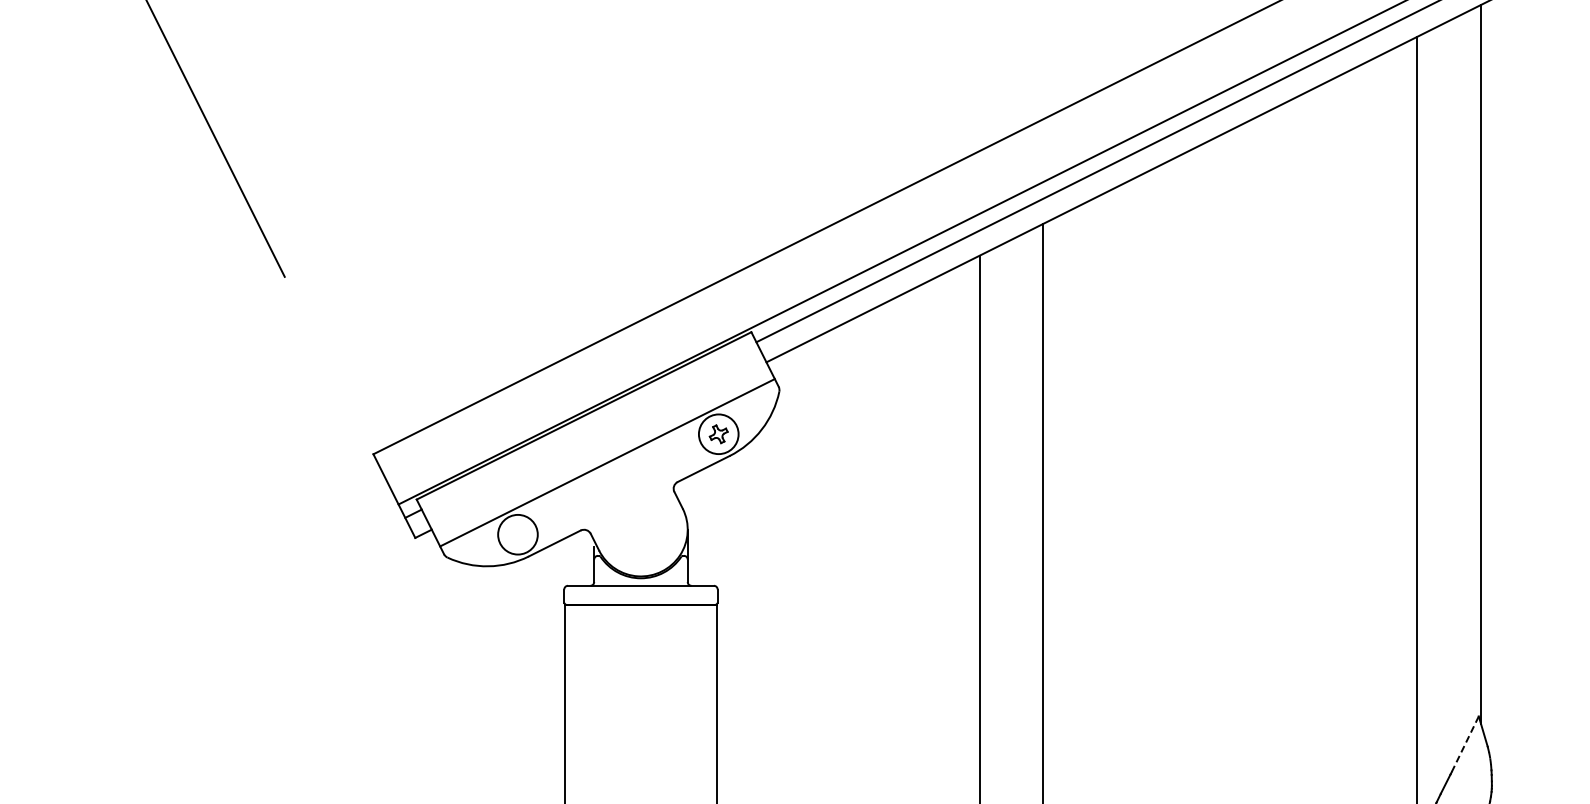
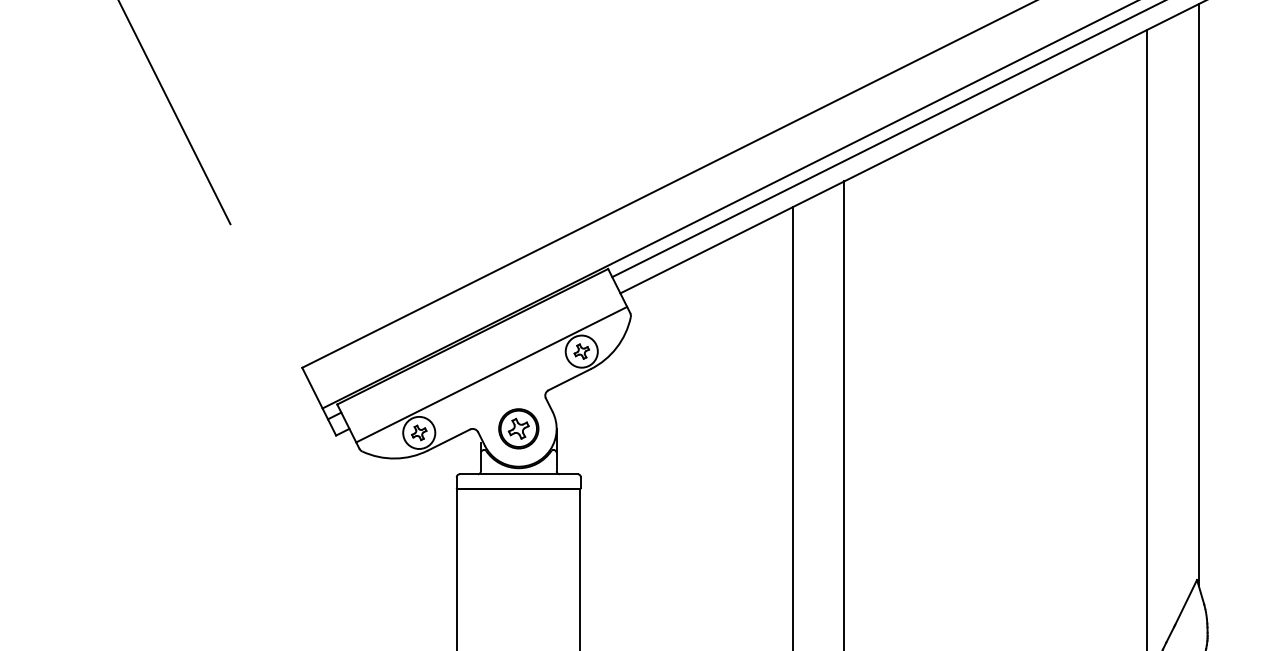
part: (640, 529) -> (518, 428), added
part: (517, 534) -> (418, 432), added
line: (1465, 744) -> (1186, 602), dashed -> solid

